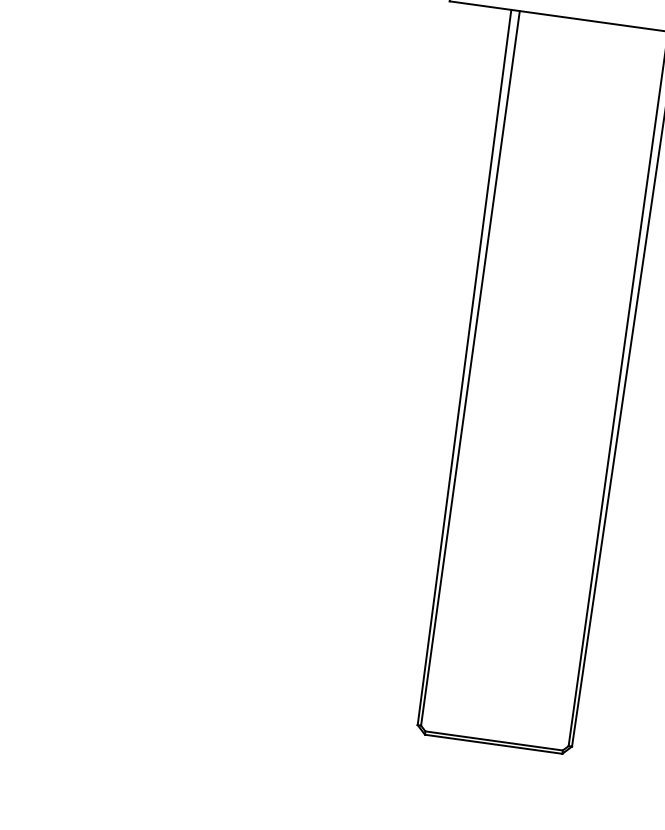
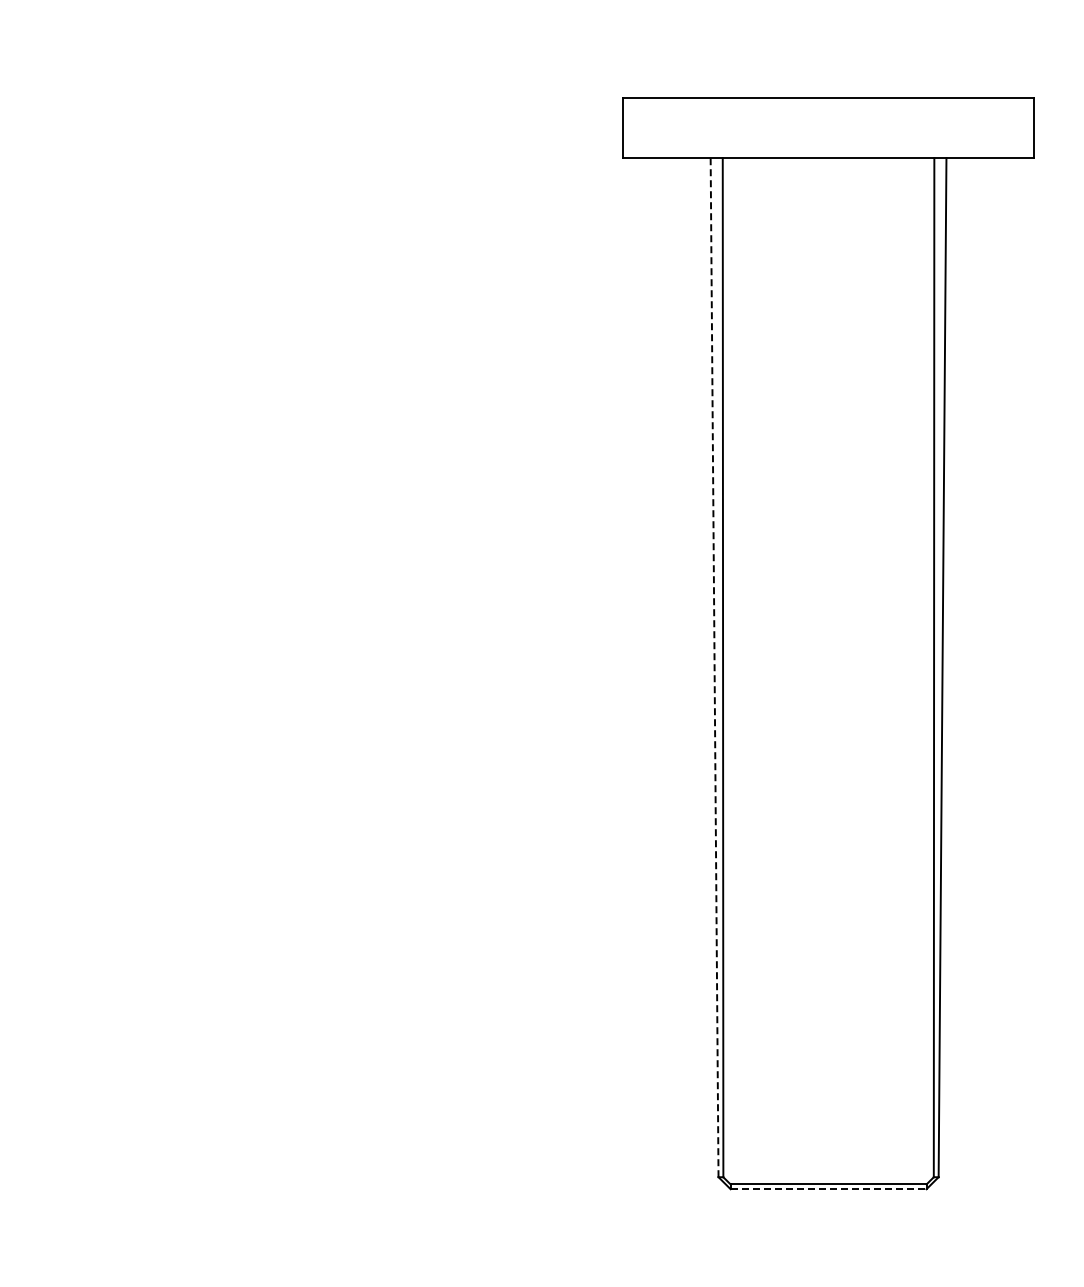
line: (464, 368) -> (714, 668), solid -> dashed
line: (493, 744) -> (828, 1189), solid -> dashed

